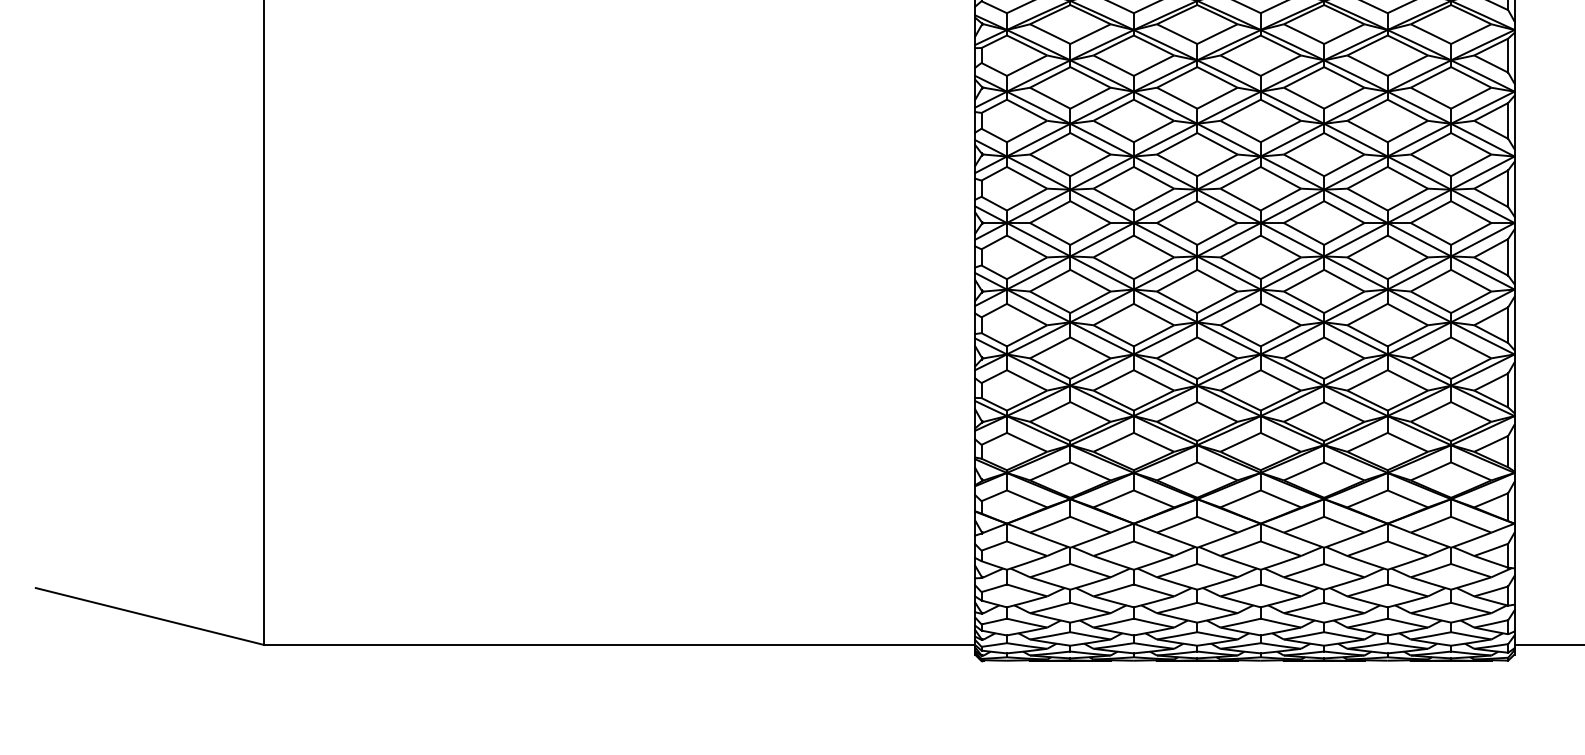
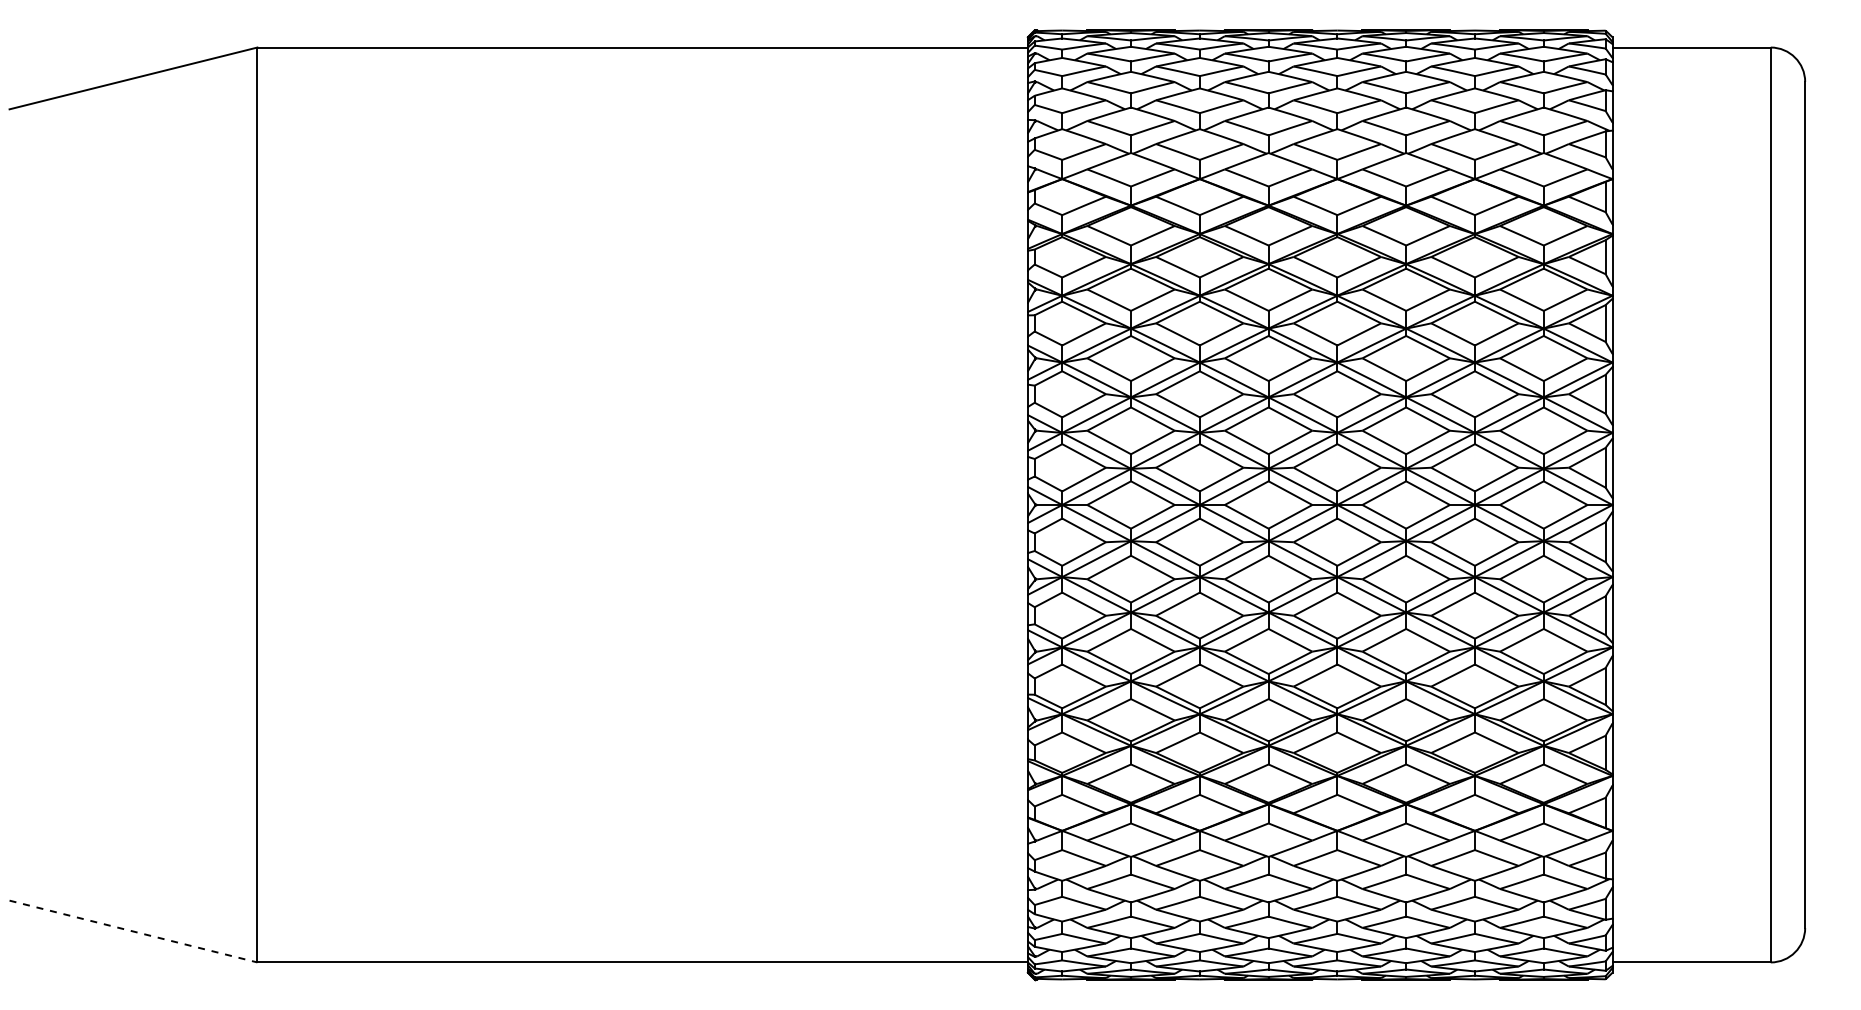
line: (150, 616) -> (133, 931), solid -> dashed

